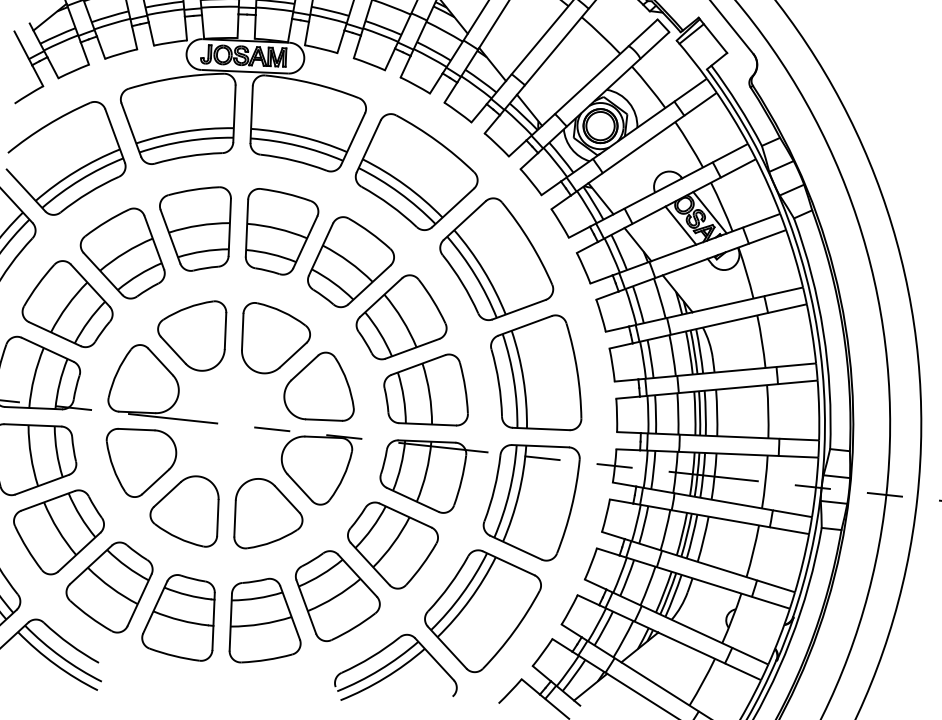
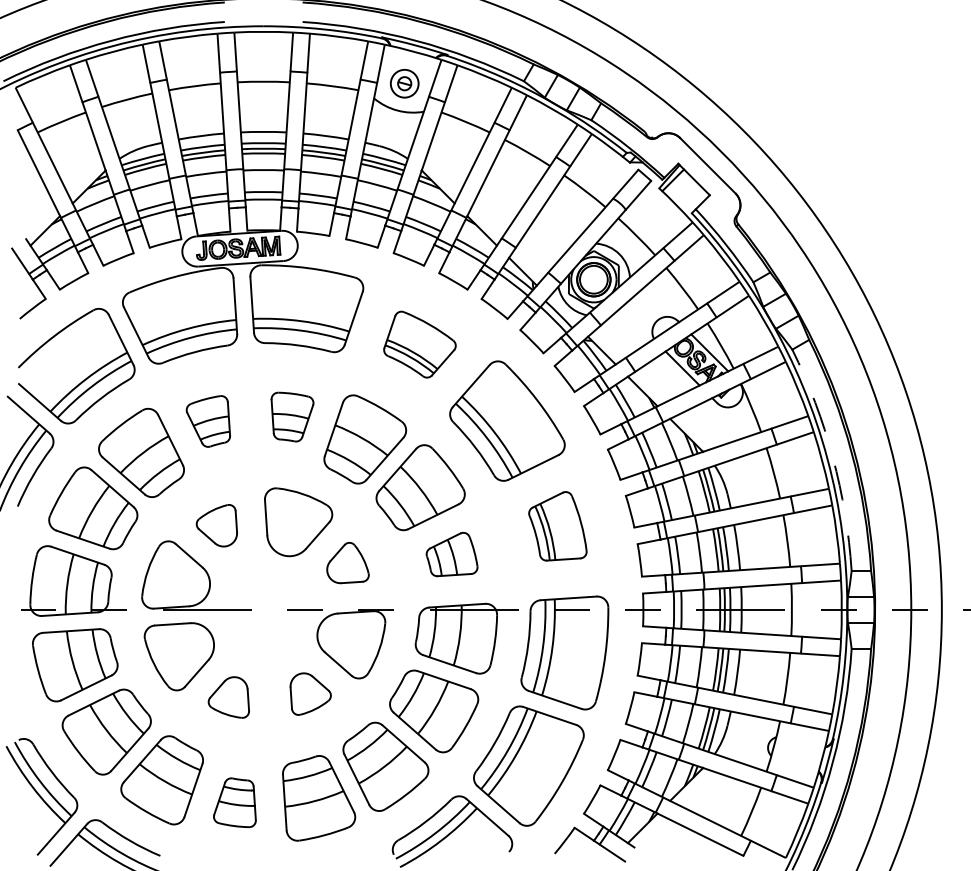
part: (416, 172) -> (419, 344), size x0.6
part: (194, 227) -> (208, 421), size x0.6
part: (280, 232) -> (292, 416), size x0.6
arc: (823, 332) -> (832, 457), solid -> dashed
part: (191, 334) -> (216, 525), size x0.6
part: (536, 372) -> (557, 526), size x0.6
part: (320, 385) -> (347, 562), size x0.6
part: (426, 389) -> (451, 554), size x0.6
part: (185, 509) -> (228, 697), size x0.6
part: (268, 514) -> (310, 693), size x0.6
part: (179, 616) -> (234, 802), size x0.6

